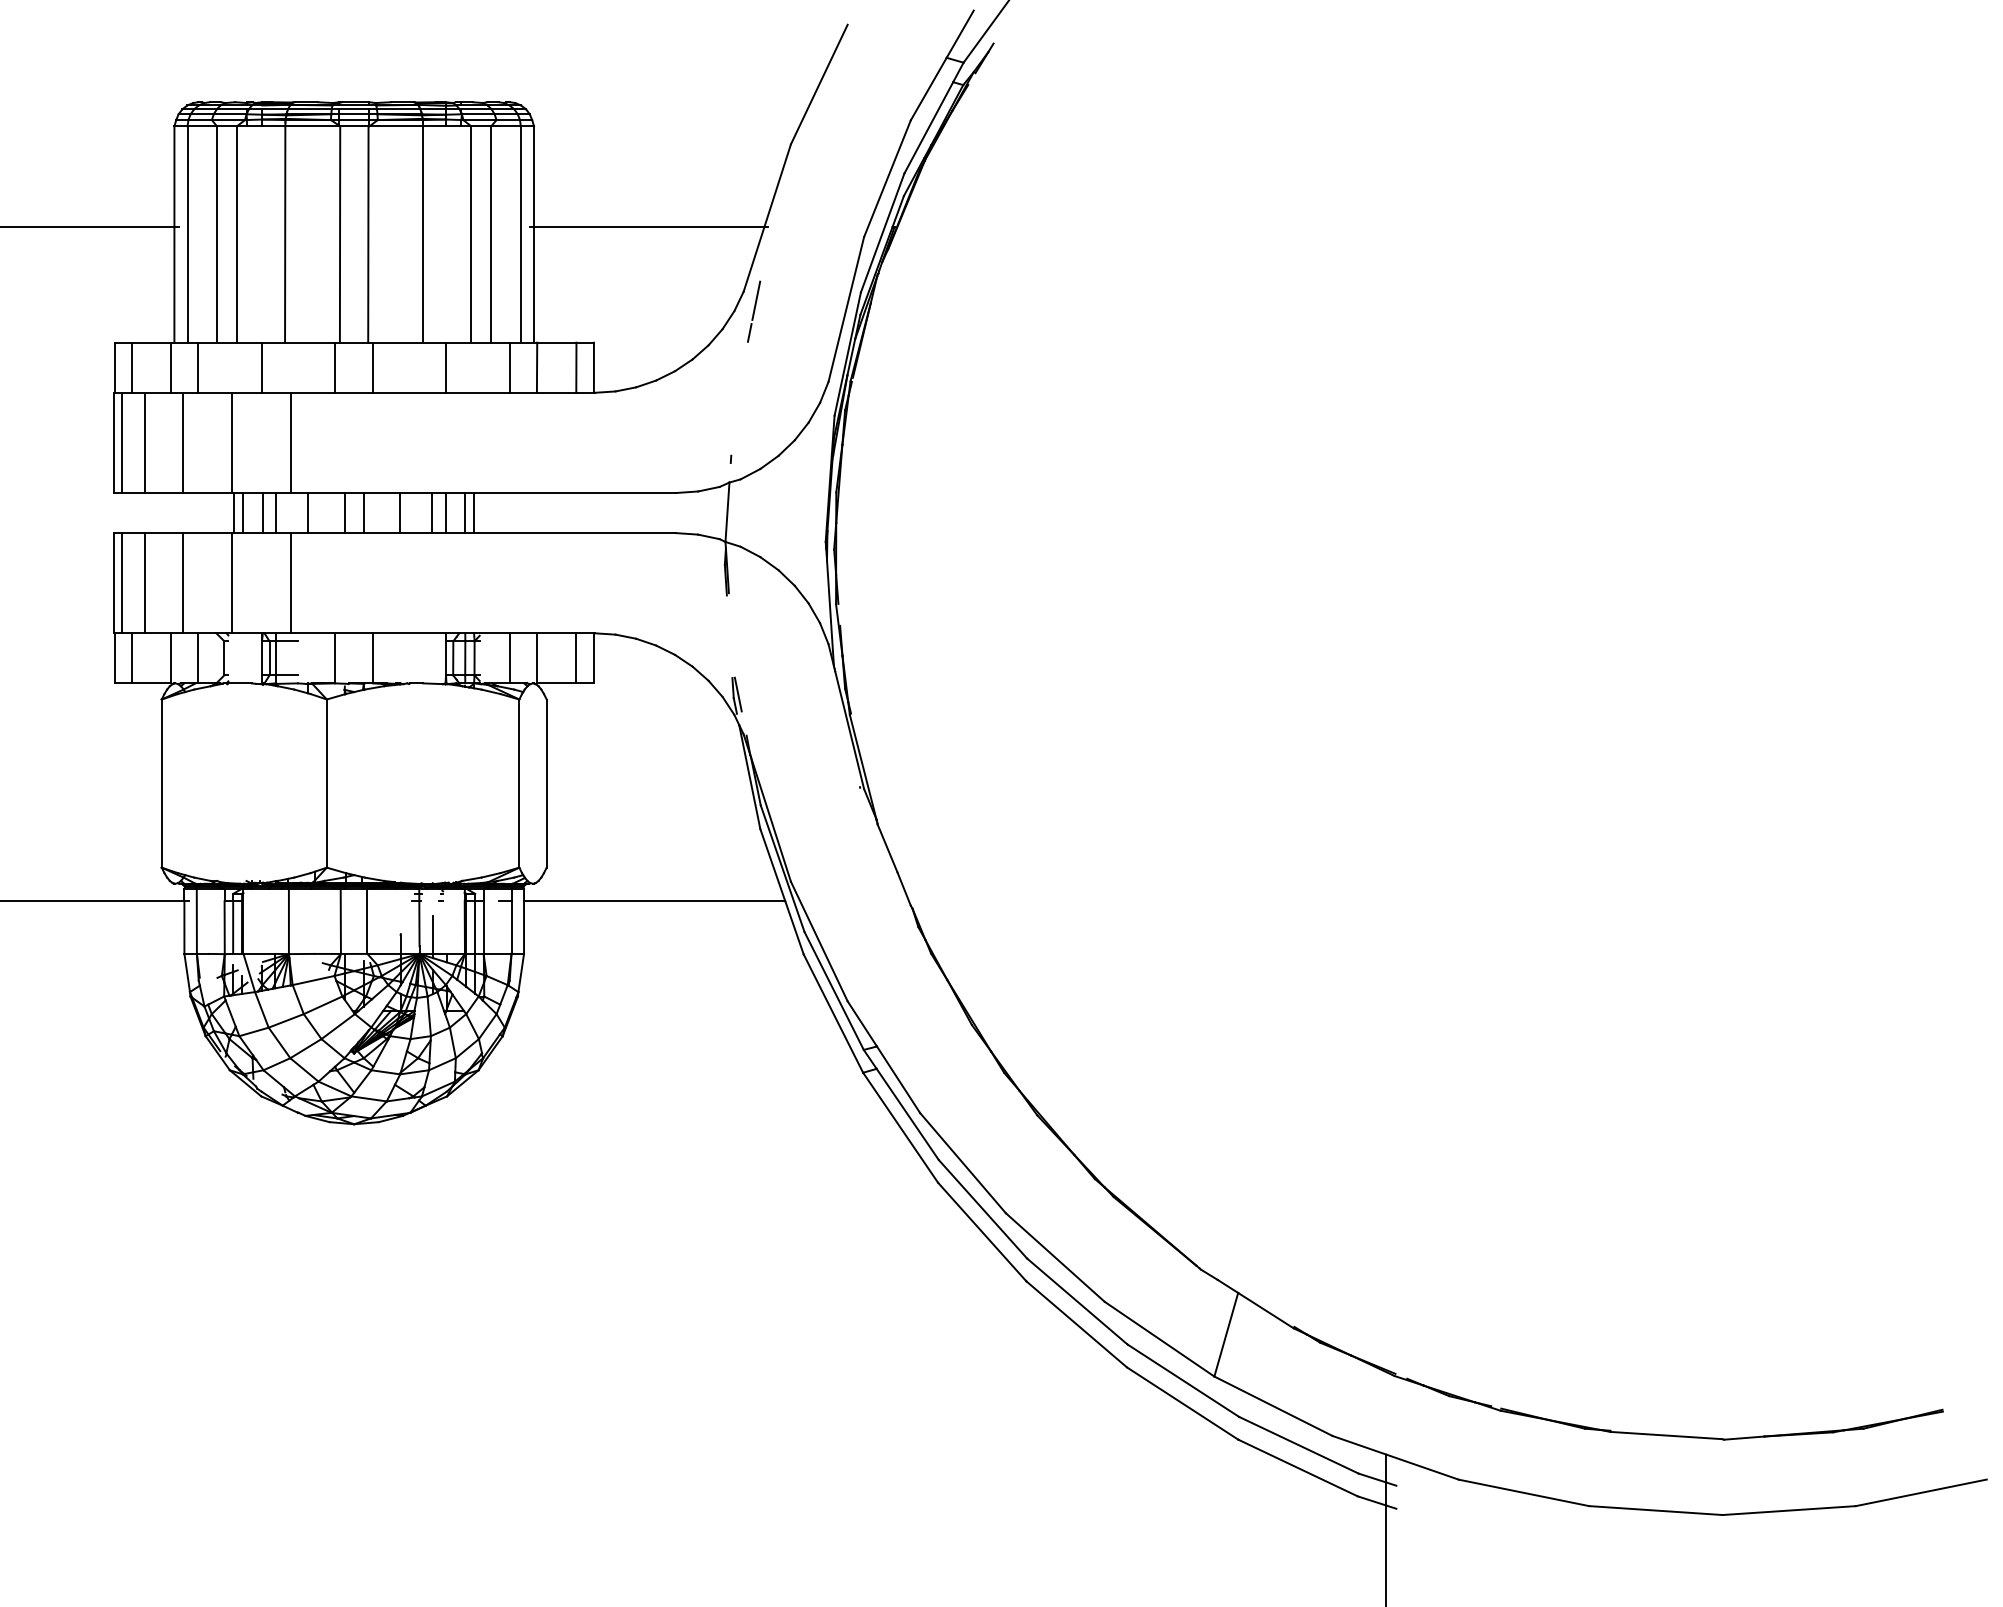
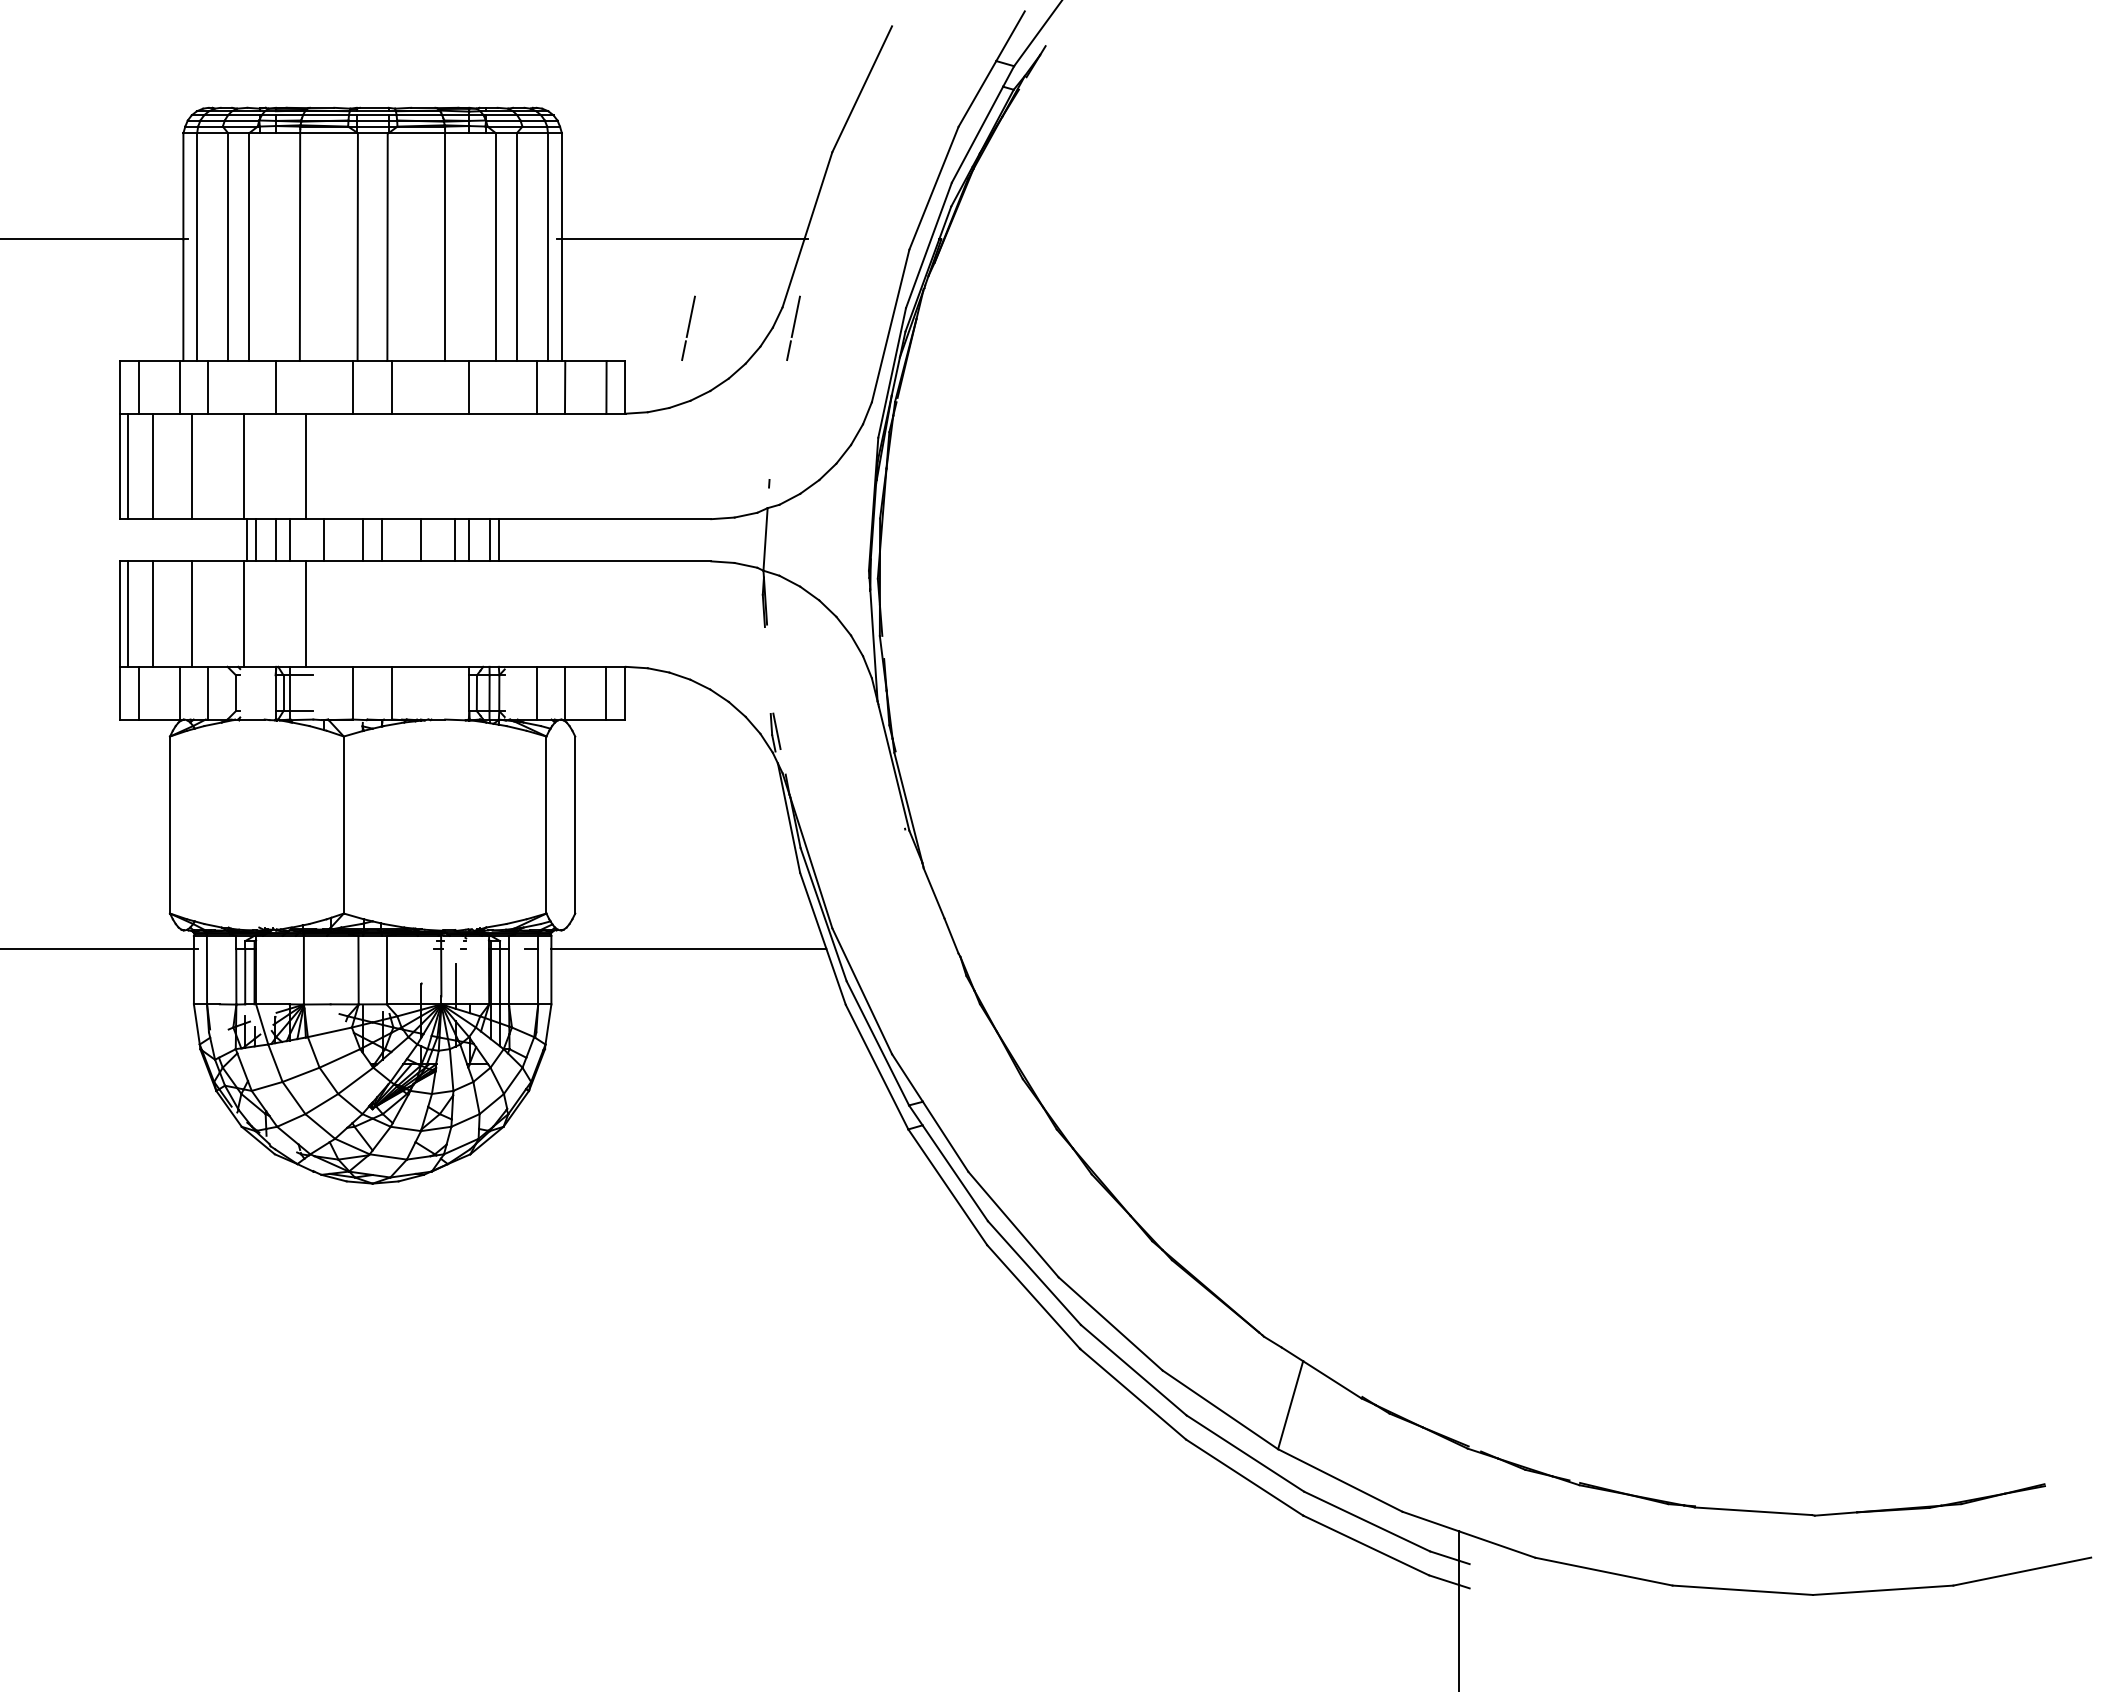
line: (654, 310) -> (688, 327), added

